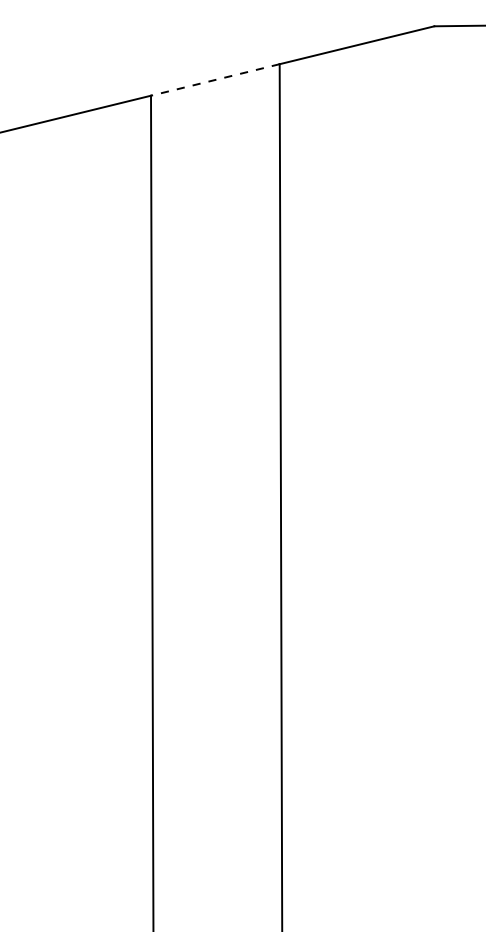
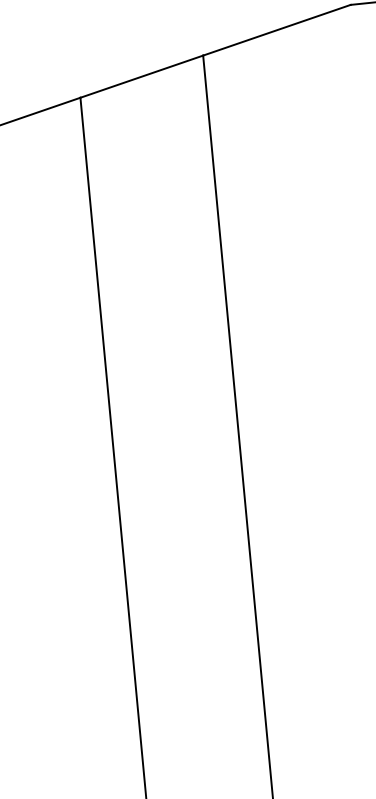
line: (214, 80) -> (141, 77), dashed -> solid

